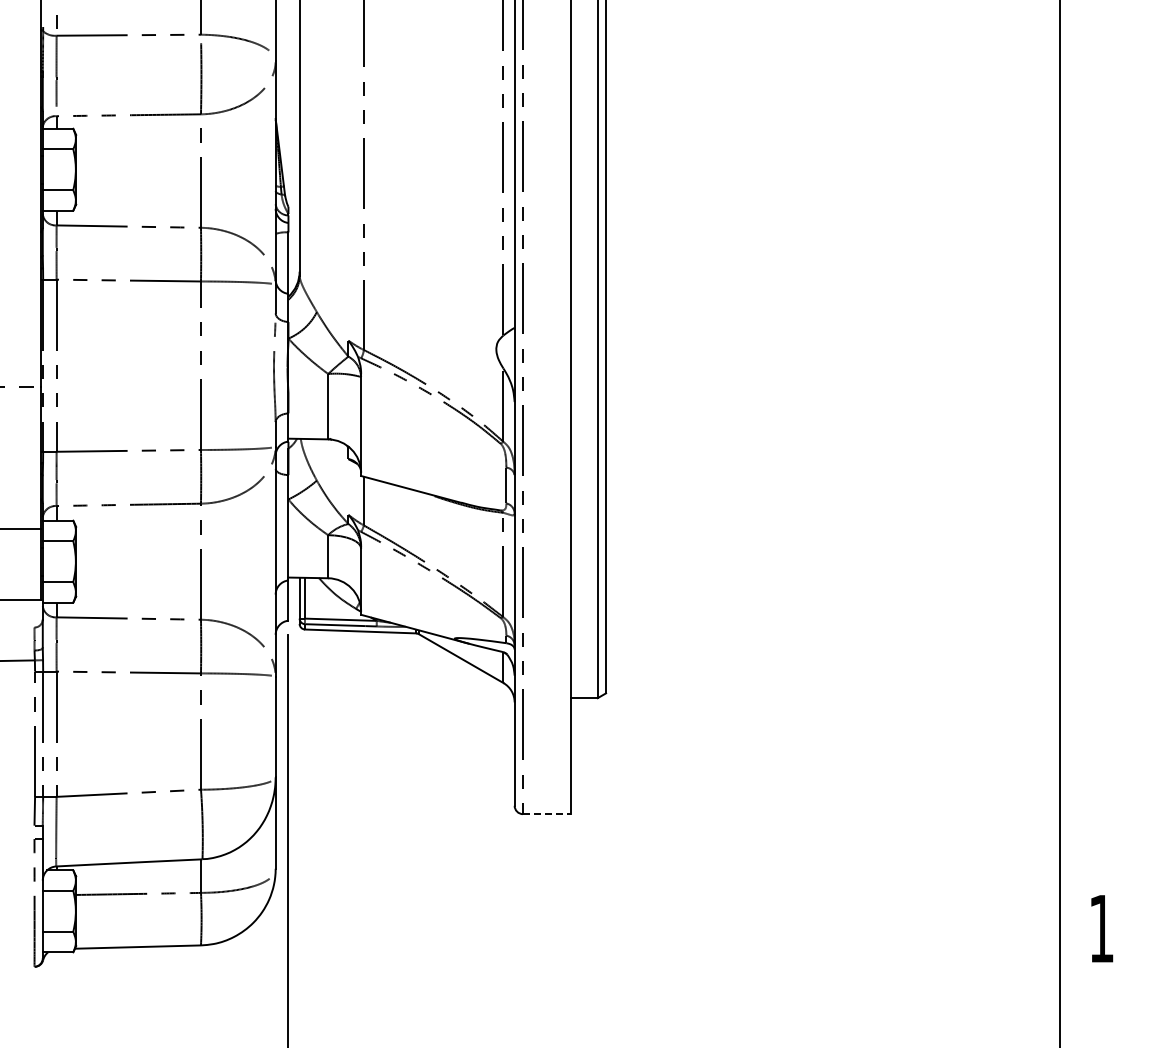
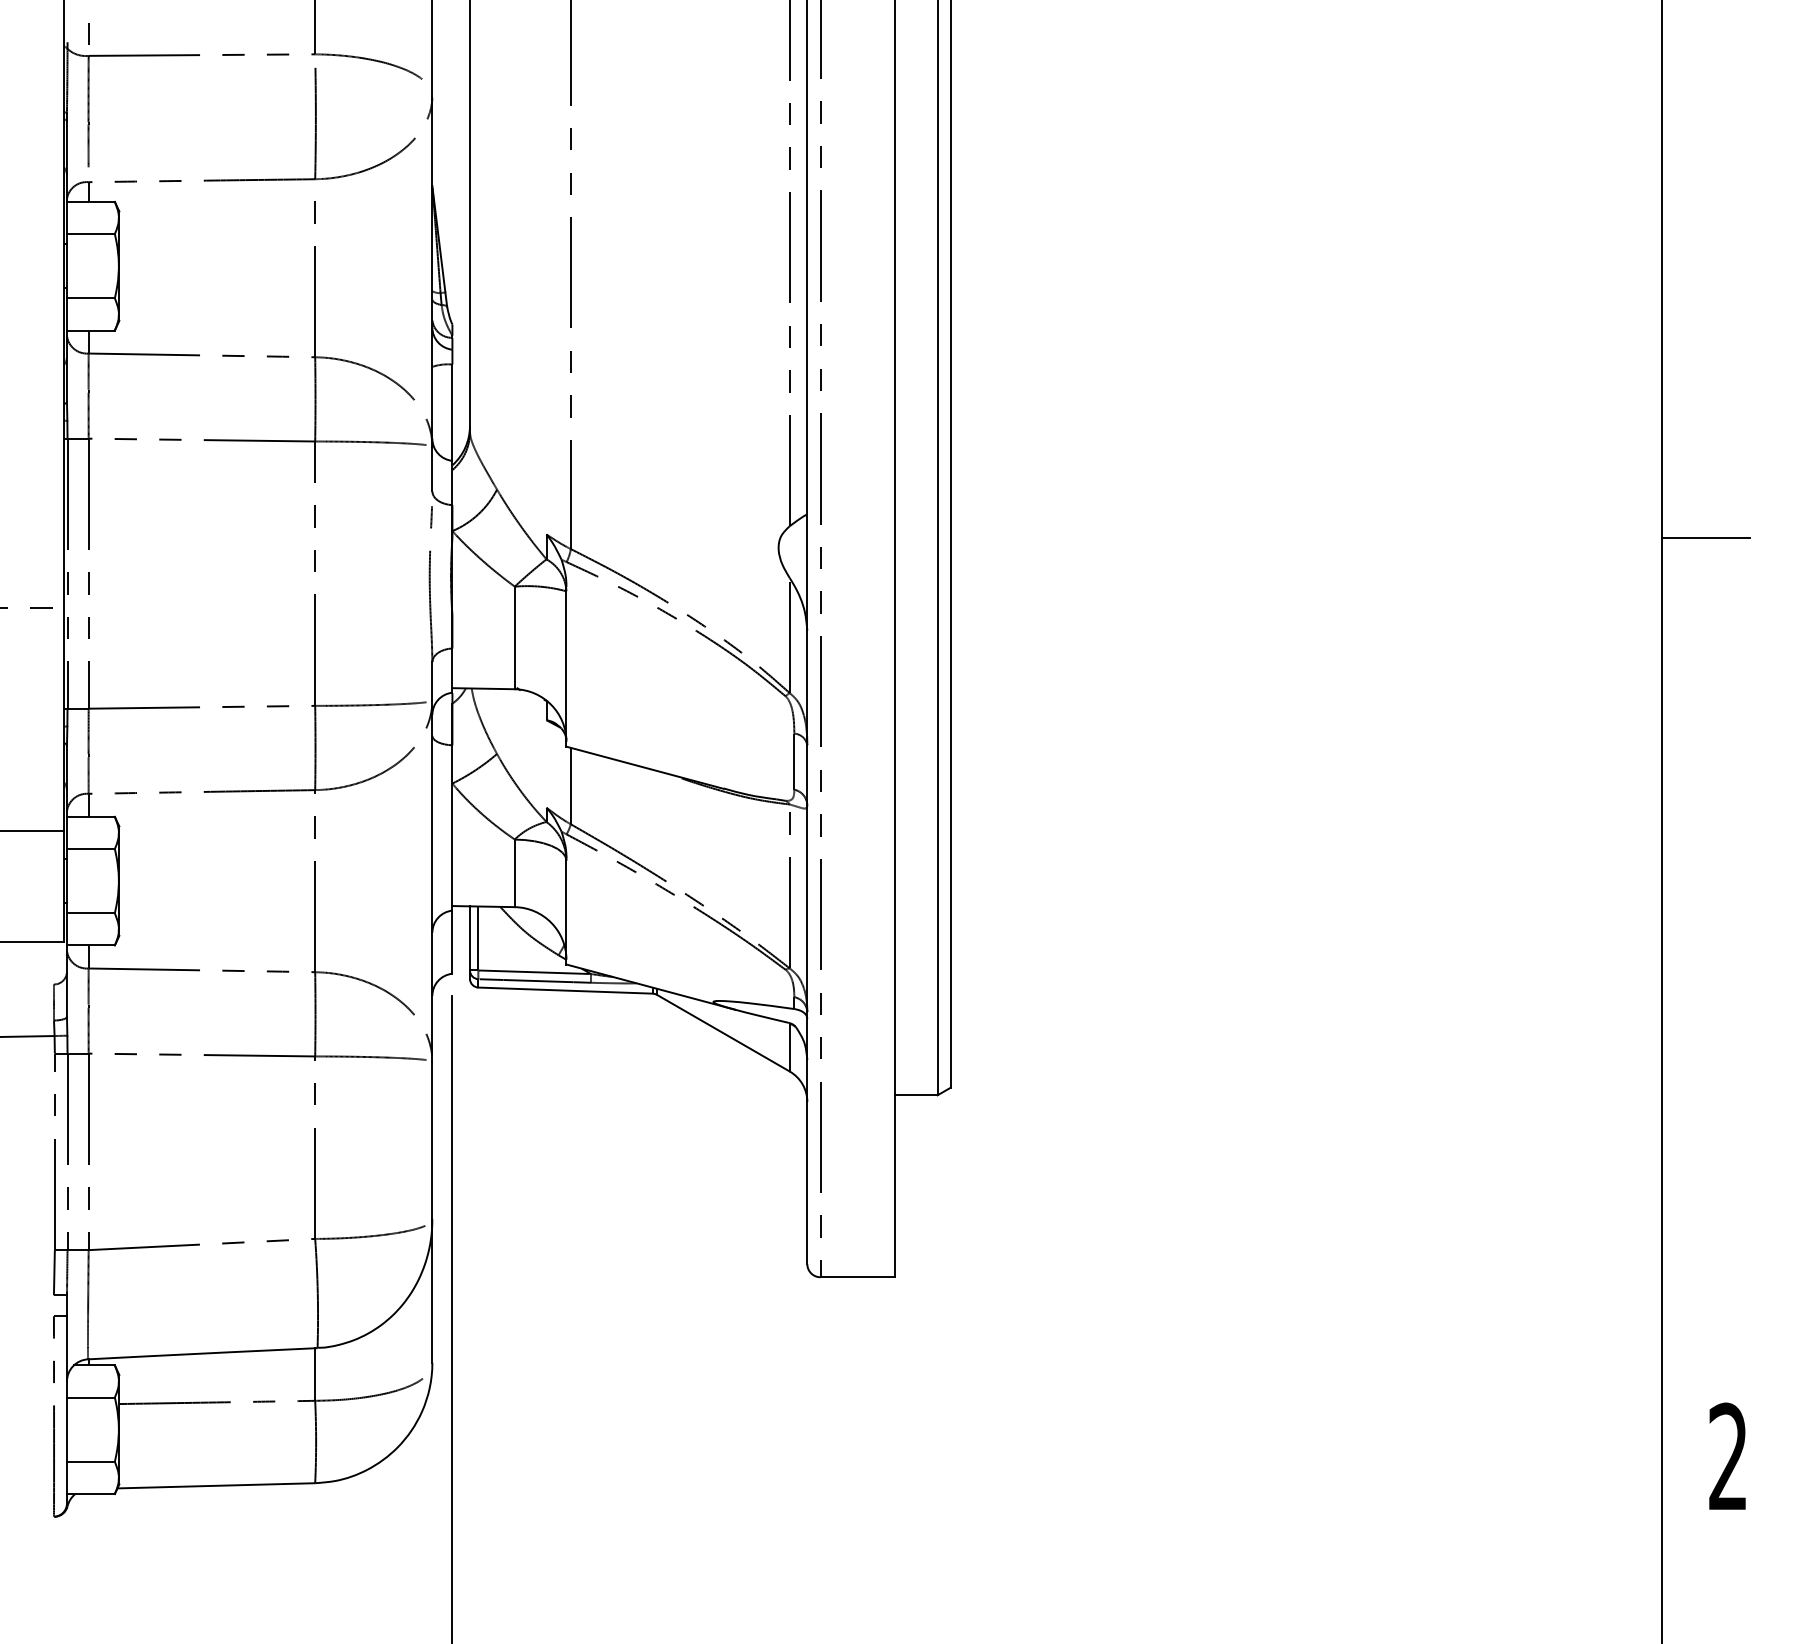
line: (1087, 342) -> (1706, 537), added
line: (546, 814) -> (857, 1277), dashed -> solid
text: (1101, 928) -> (1728, 1456), 1 -> 2

